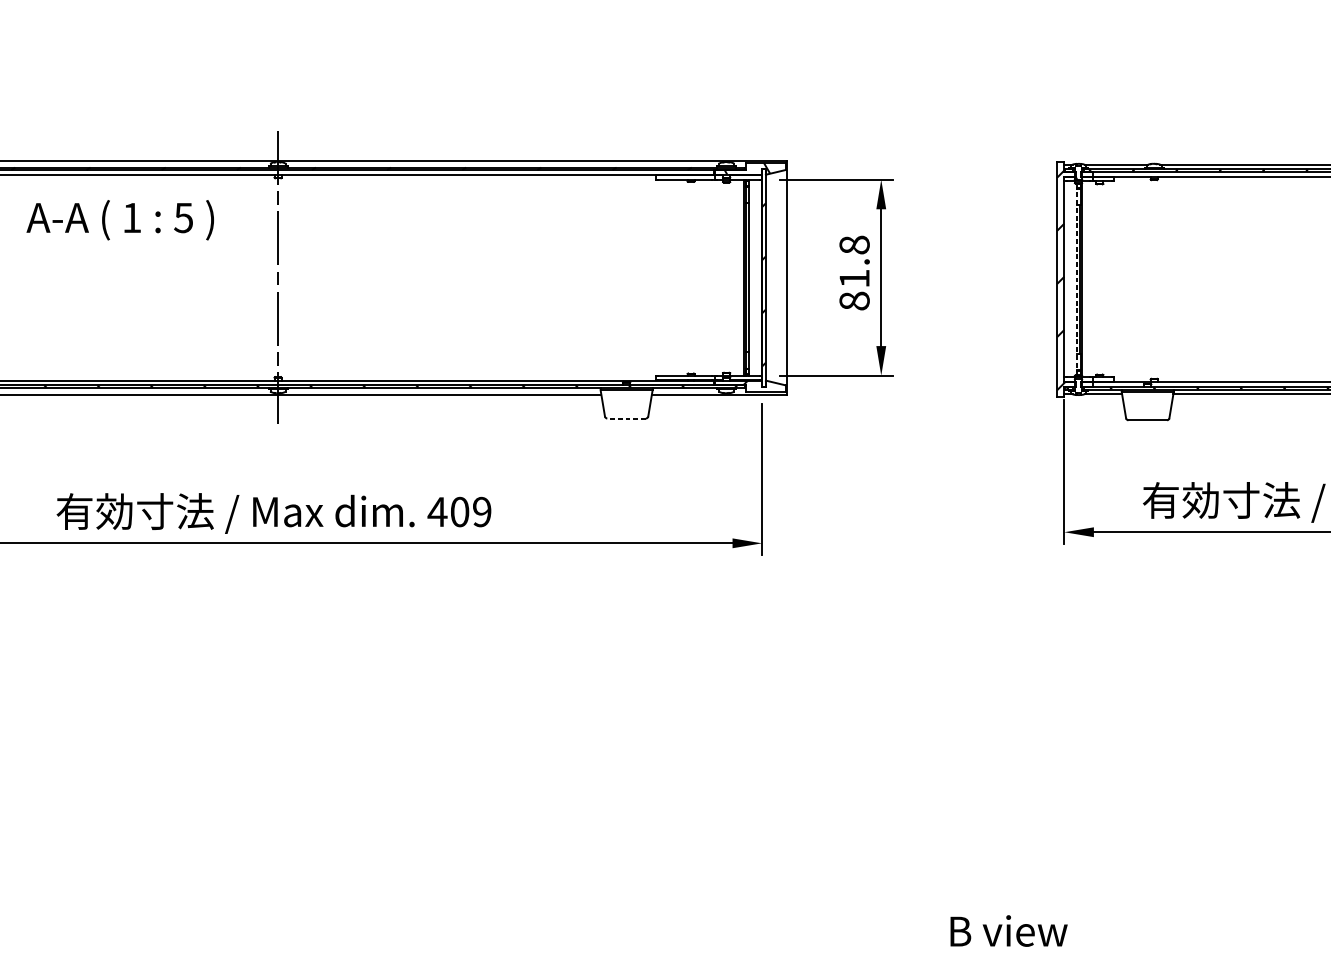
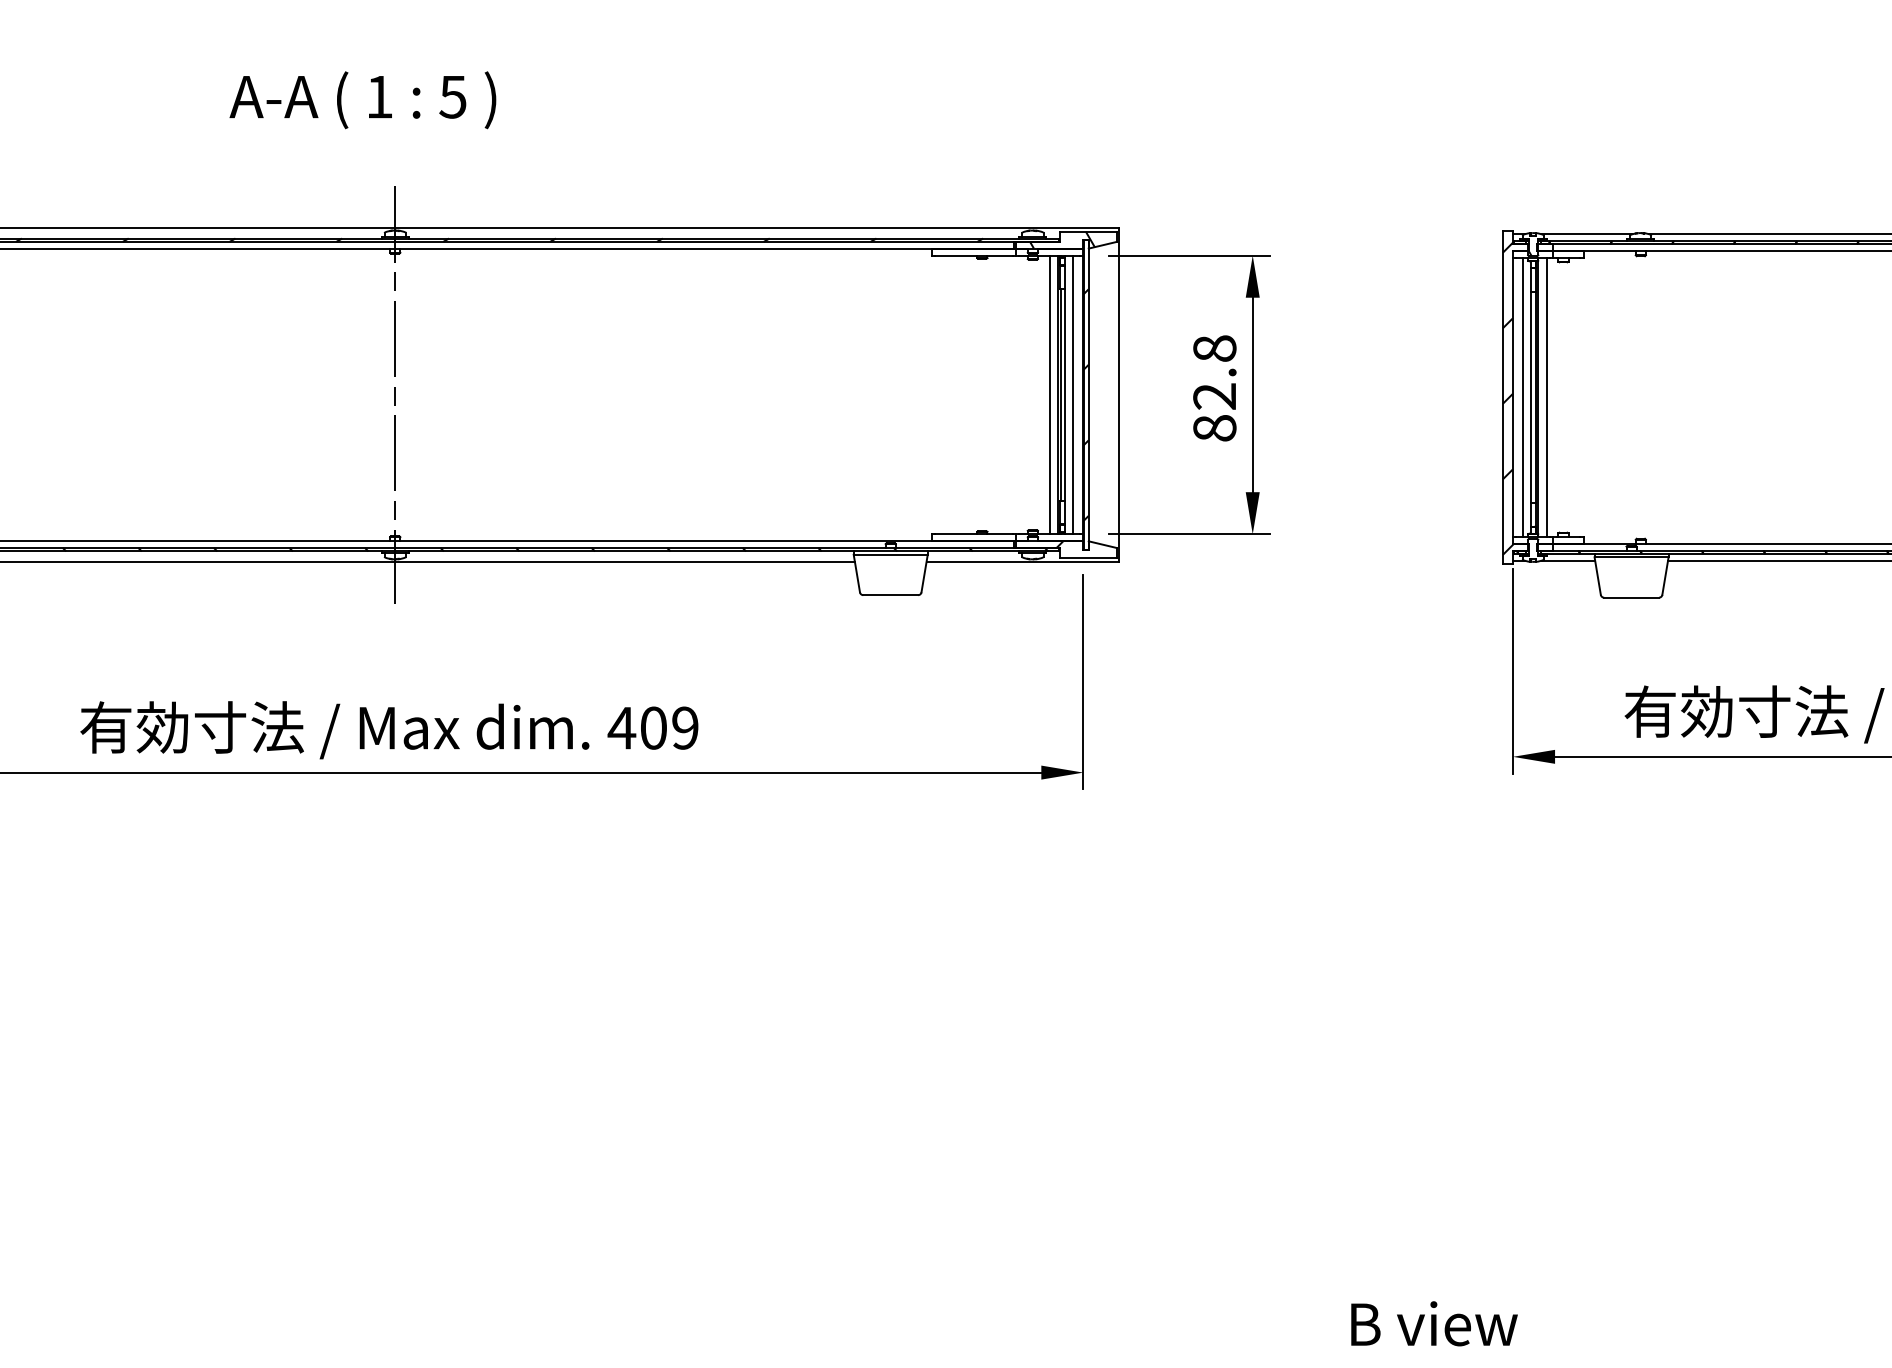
text: (120, 220) -> (362, 100), moved
line: (738, 277) -> (1049, 394), added
line: (755, 277) -> (1073, 394), added
text: (854, 278) -> (1214, 396), 81.8 -> 82.8
line: (1071, 279) -> (1523, 397), added
line: (1077, 279) -> (1531, 397), dashed -> solid
line: (1087, 279) -> (1546, 397), added
line: (626, 418) -> (890, 595), dashed -> solid

